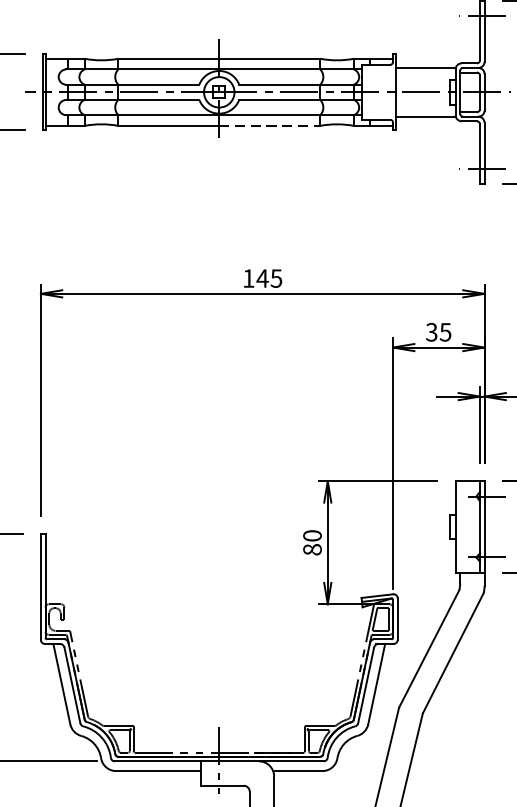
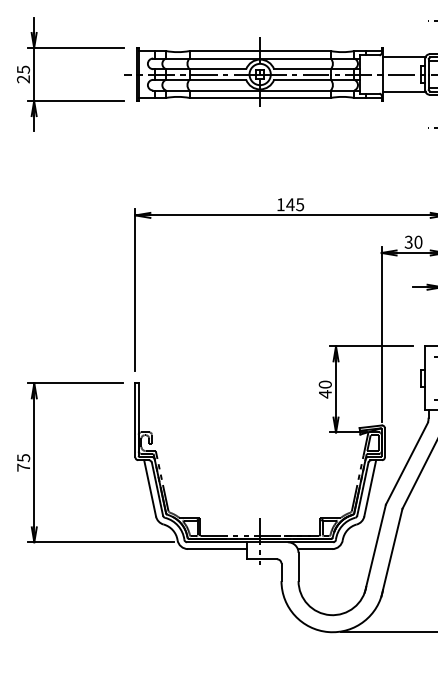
line: (269, 125) -> (295, 97), dashed -> solid
text: (445, 331) -> (418, 241), 35 -> 30
text: (311, 549) -> (324, 394), 80 -> 40

